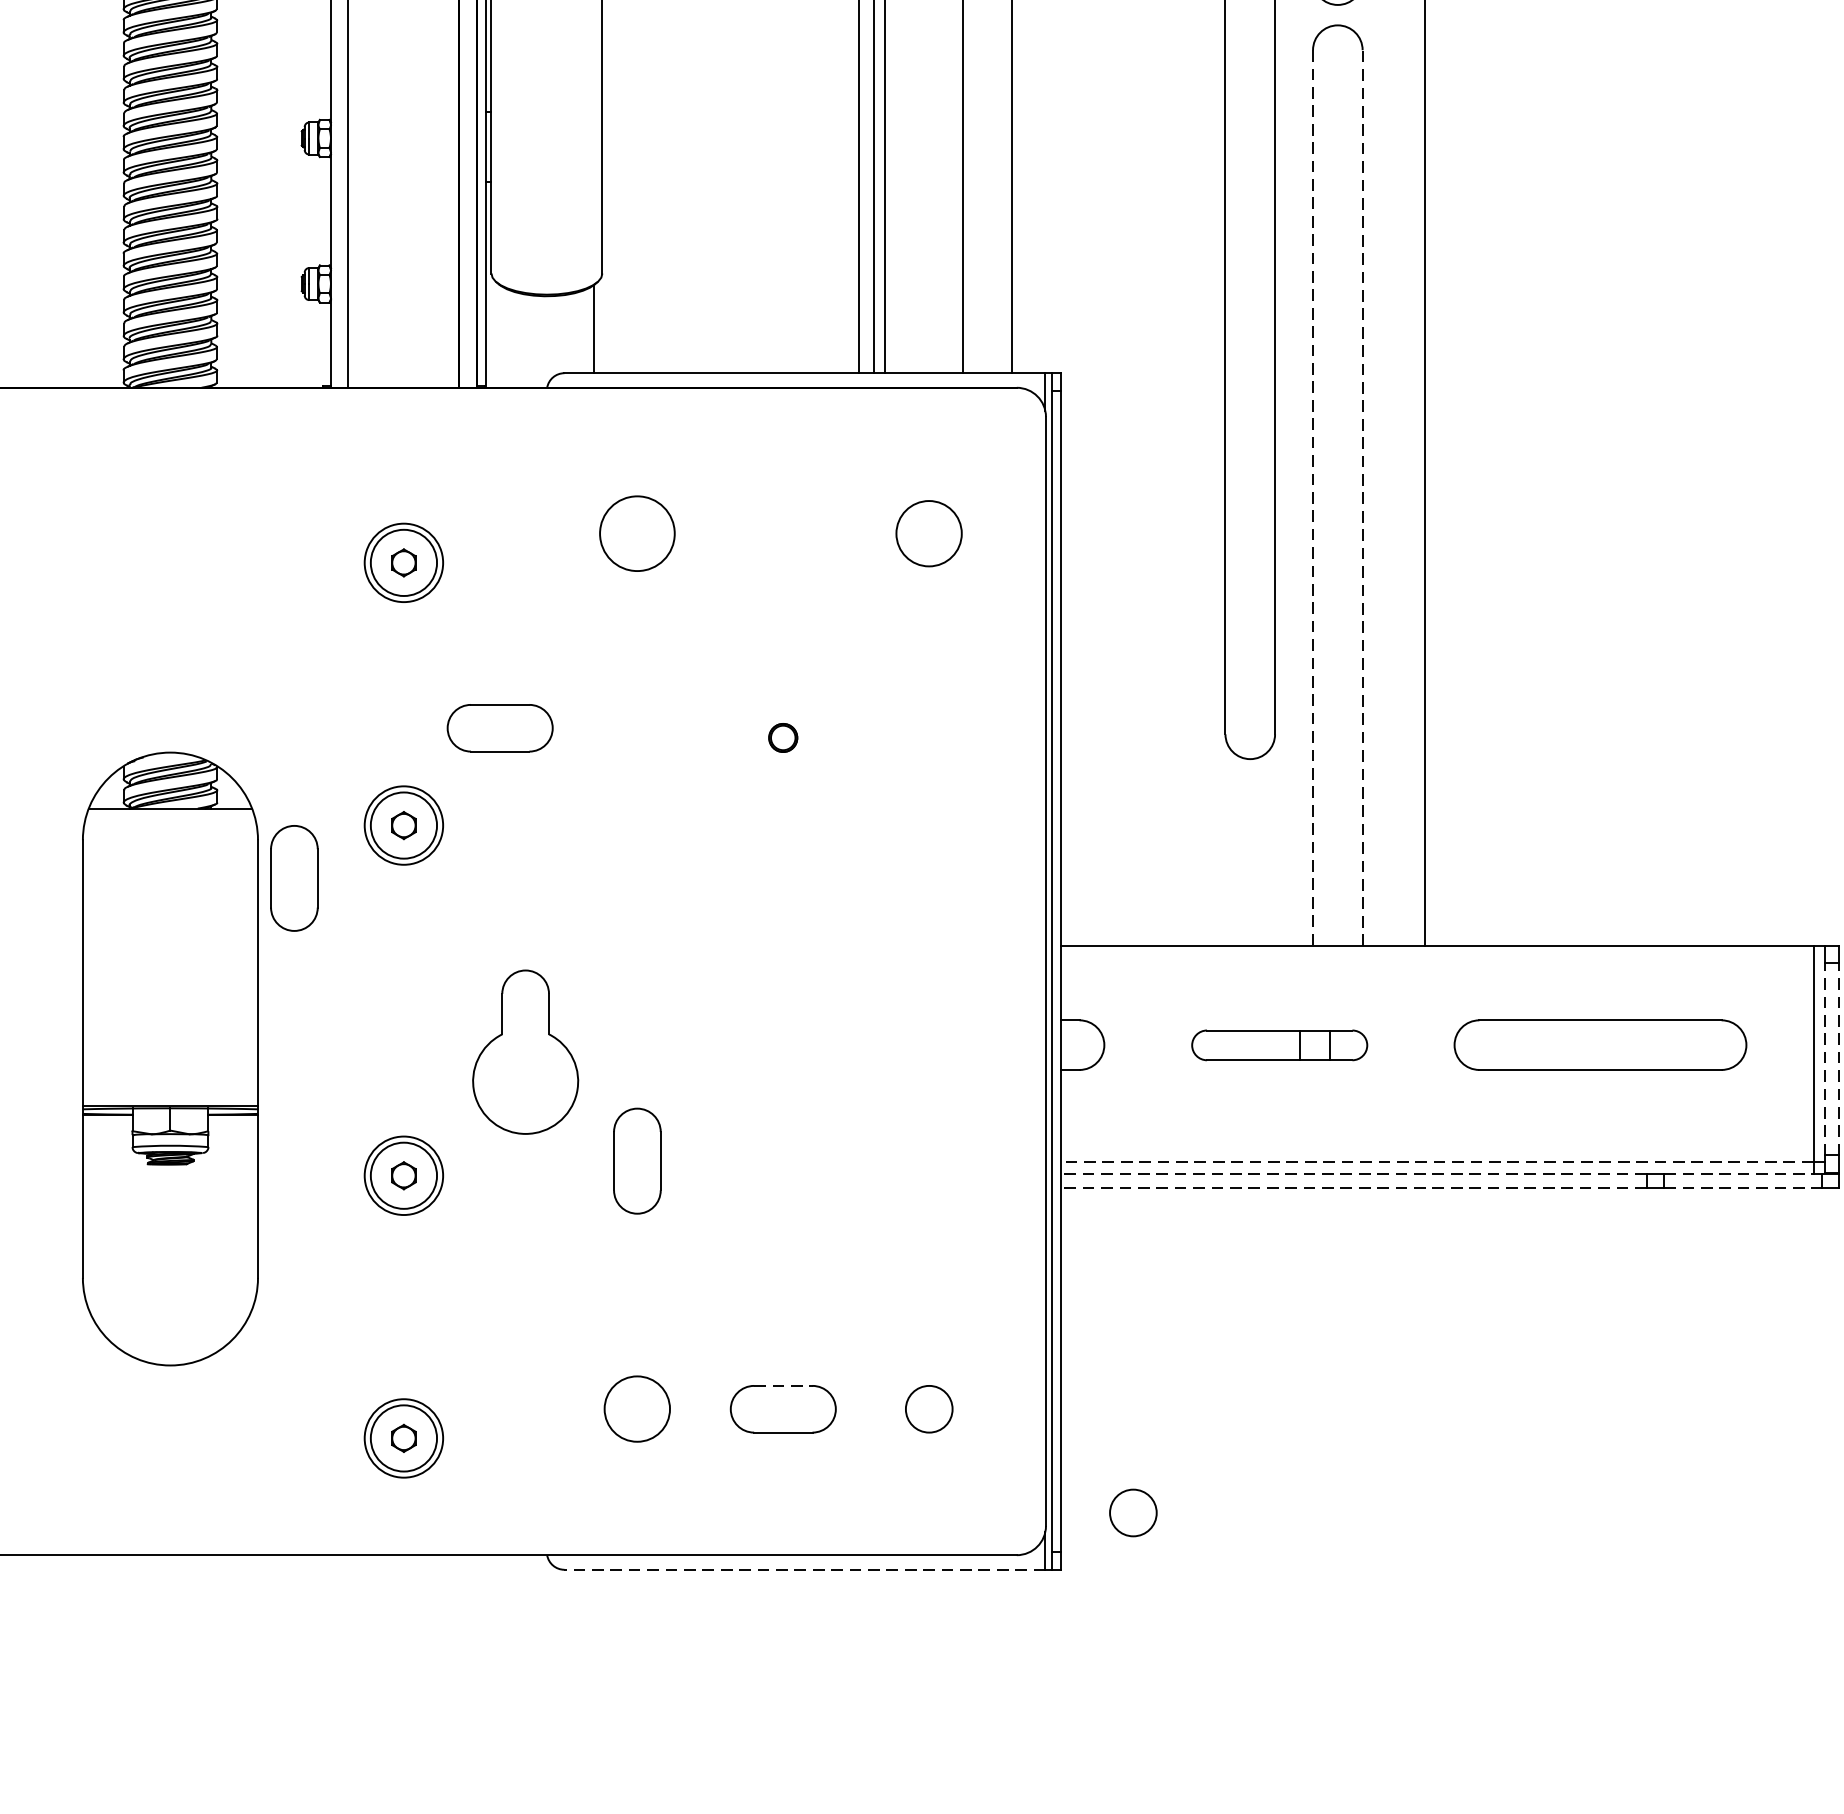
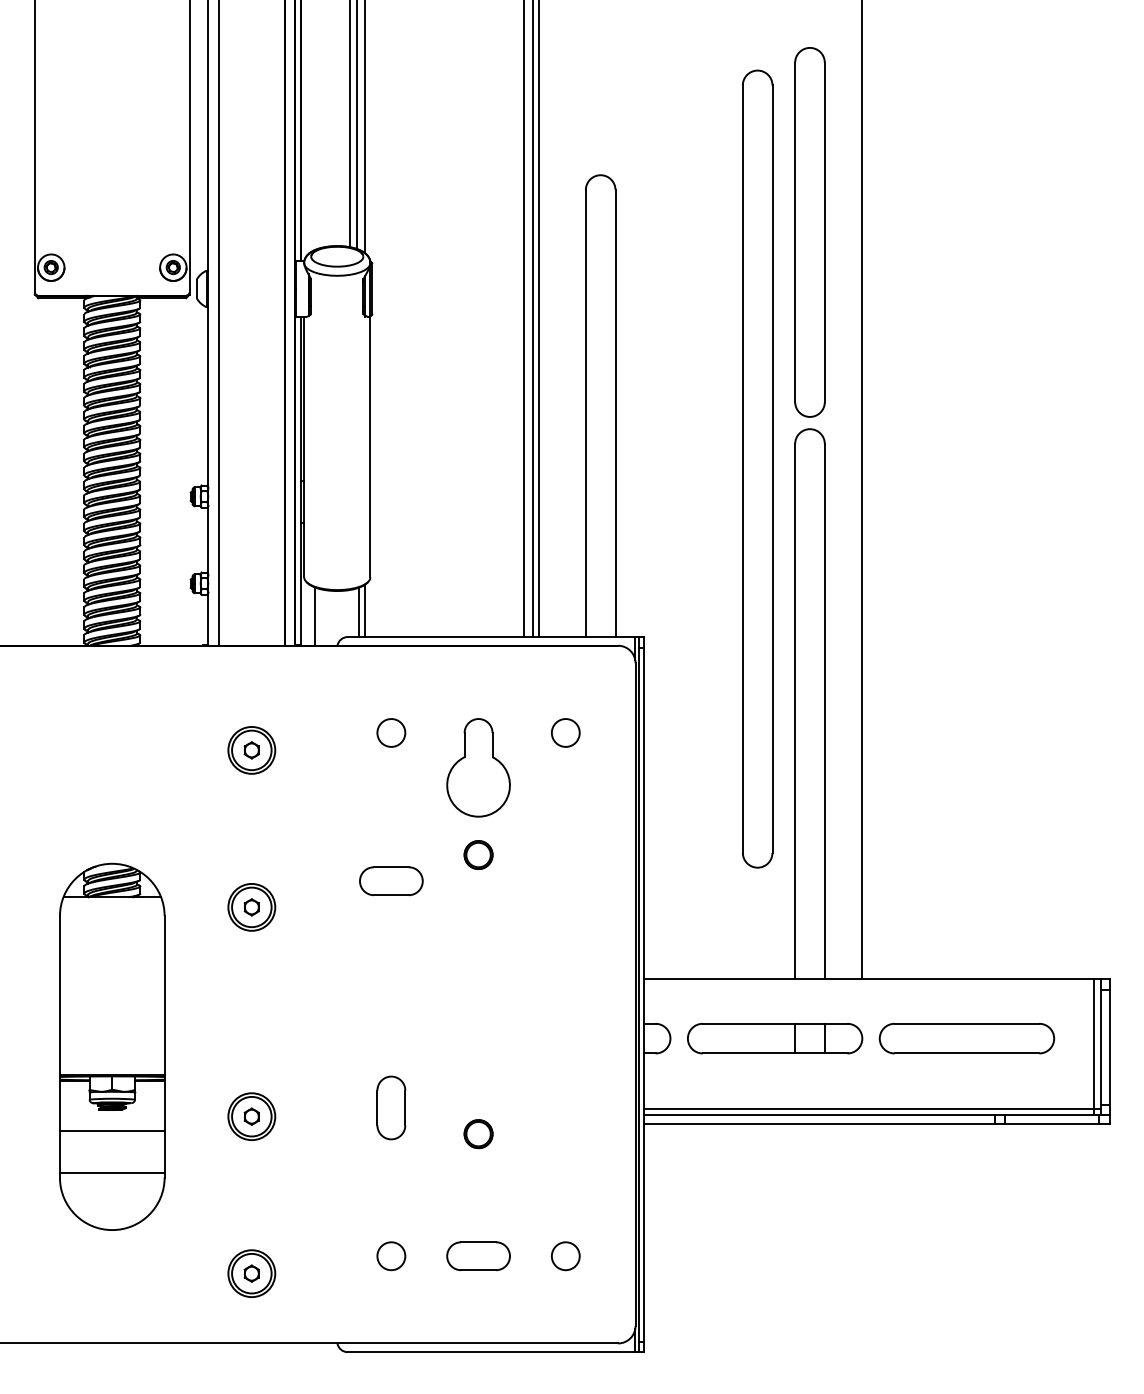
line: (584, 332) -> (359, 612), added
line: (510, 338) -> (315, 616), added
line: (1313, 497) -> (795, 711), dashed -> solid
line: (1362, 497) -> (824, 711), dashed -> solid
circle: (637, 532) -> (391, 732), size x0.62
circle: (928, 532) -> (565, 732), size x0.71
part: (500, 728) -> (391, 881), moved
part: (783, 737) -> (478, 854), size x1.67
part: (294, 877) -> (186, 938), removed
part: (1280, 1044) -> (775, 1038), size x1.67
part: (525, 1051) -> (478, 767), moved
line: (1823, 1058) -> (1100, 1046), dashed -> solid
line: (1838, 1058) -> (1109, 1046), dashed -> solid
line: (1435, 1162) -> (868, 1108), dashed -> solid
line: (1352, 1173) -> (818, 1115), dashed -> solid
line: (1743, 1173) -> (1052, 1115), dashed -> solid
line: (1352, 1188) -> (818, 1124), dashed -> solid
line: (1743, 1188) -> (1052, 1124), dashed -> solid
line: (169, 1198) -> (111, 1130), added
part: (783, 1205) -> (478, 1134), added
line: (169, 1269) -> (111, 1172), added
line: (784, 1386) -> (479, 1242), dashed -> solid
circle: (637, 1409) -> (391, 1256), size x0.71
circle: (1132, 1513) -> (687, 1318), removed
line: (804, 1570) -> (491, 1352), dashed -> solid

